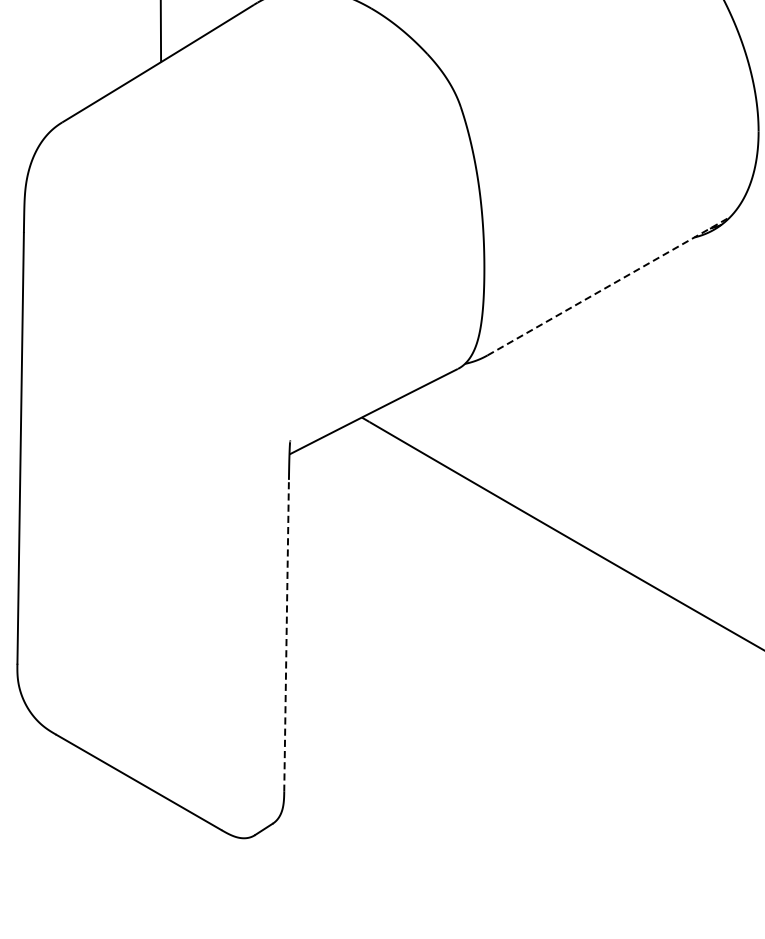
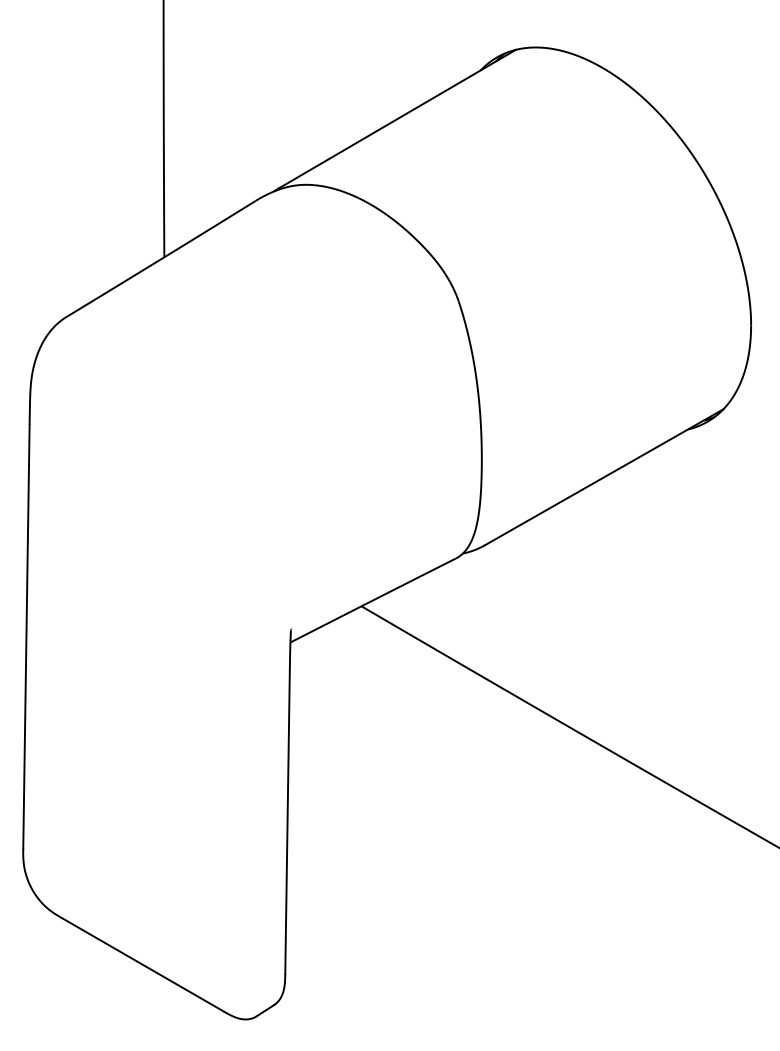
line: (609, 286) -> (604, 477), dashed -> solid
line: (286, 635) -> (287, 820), dashed -> solid

